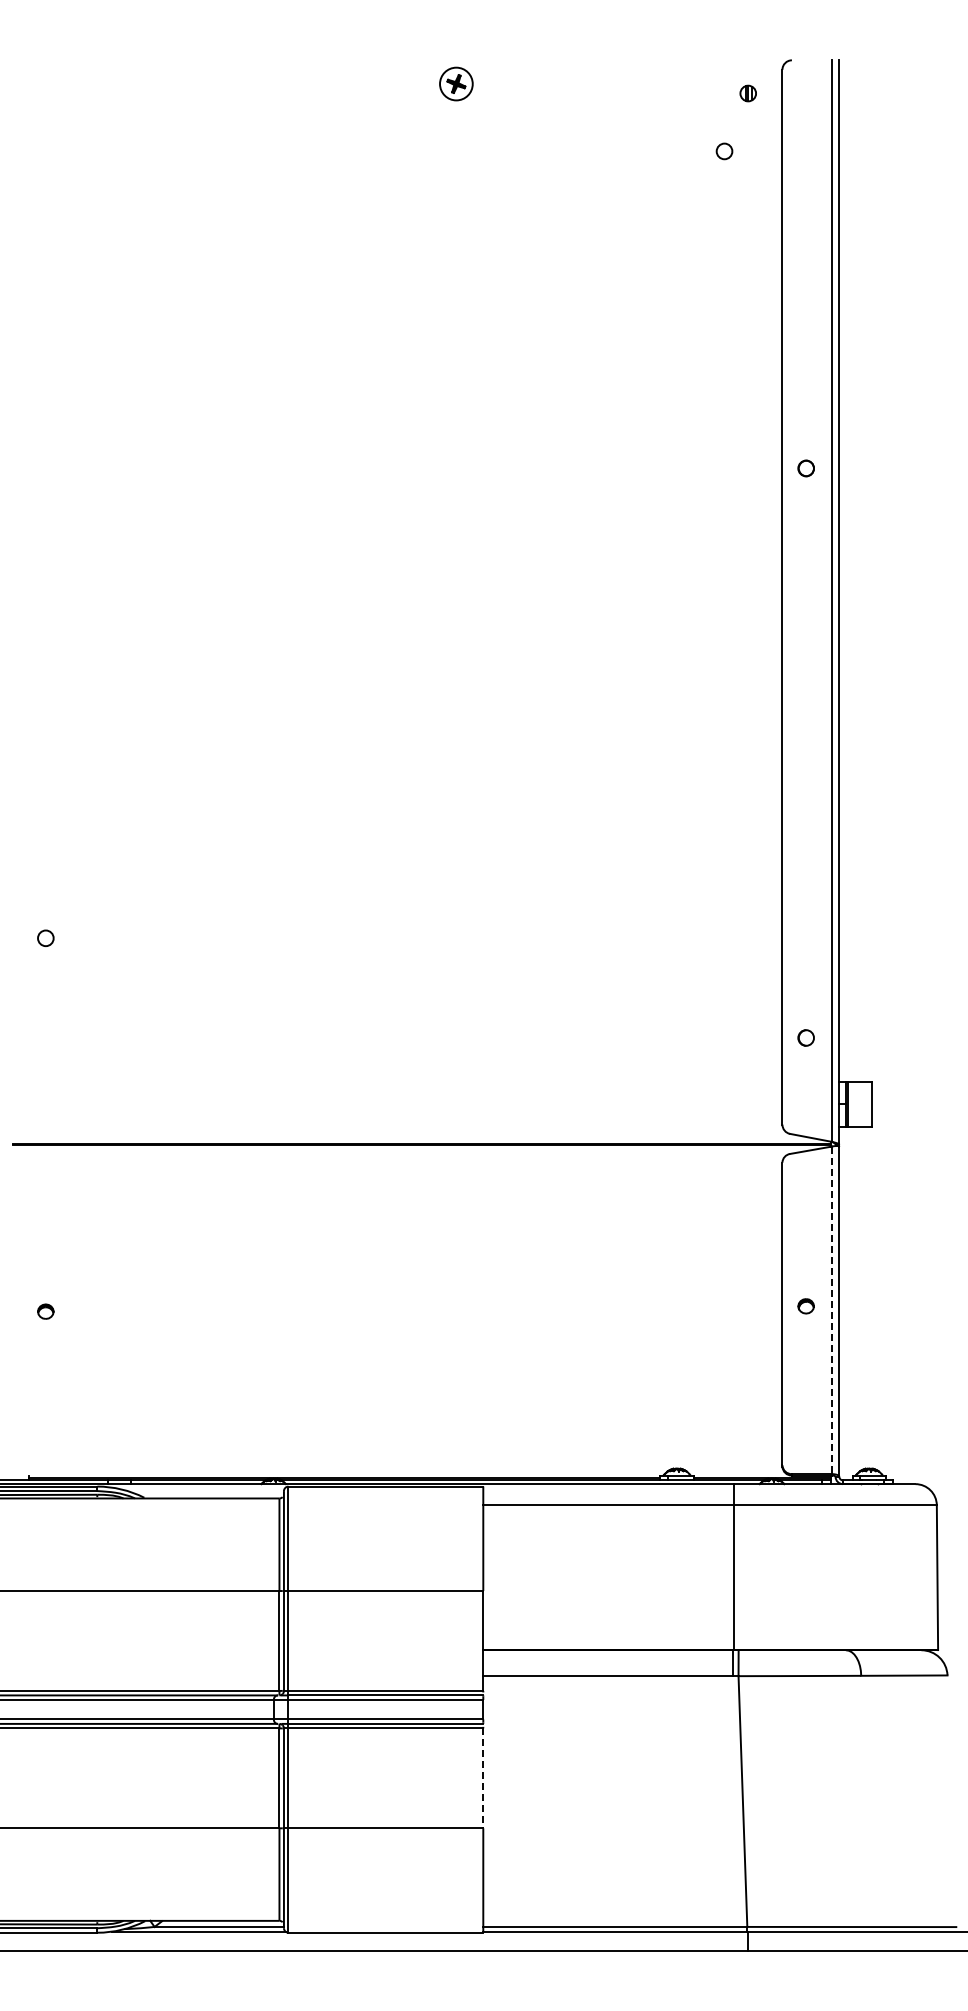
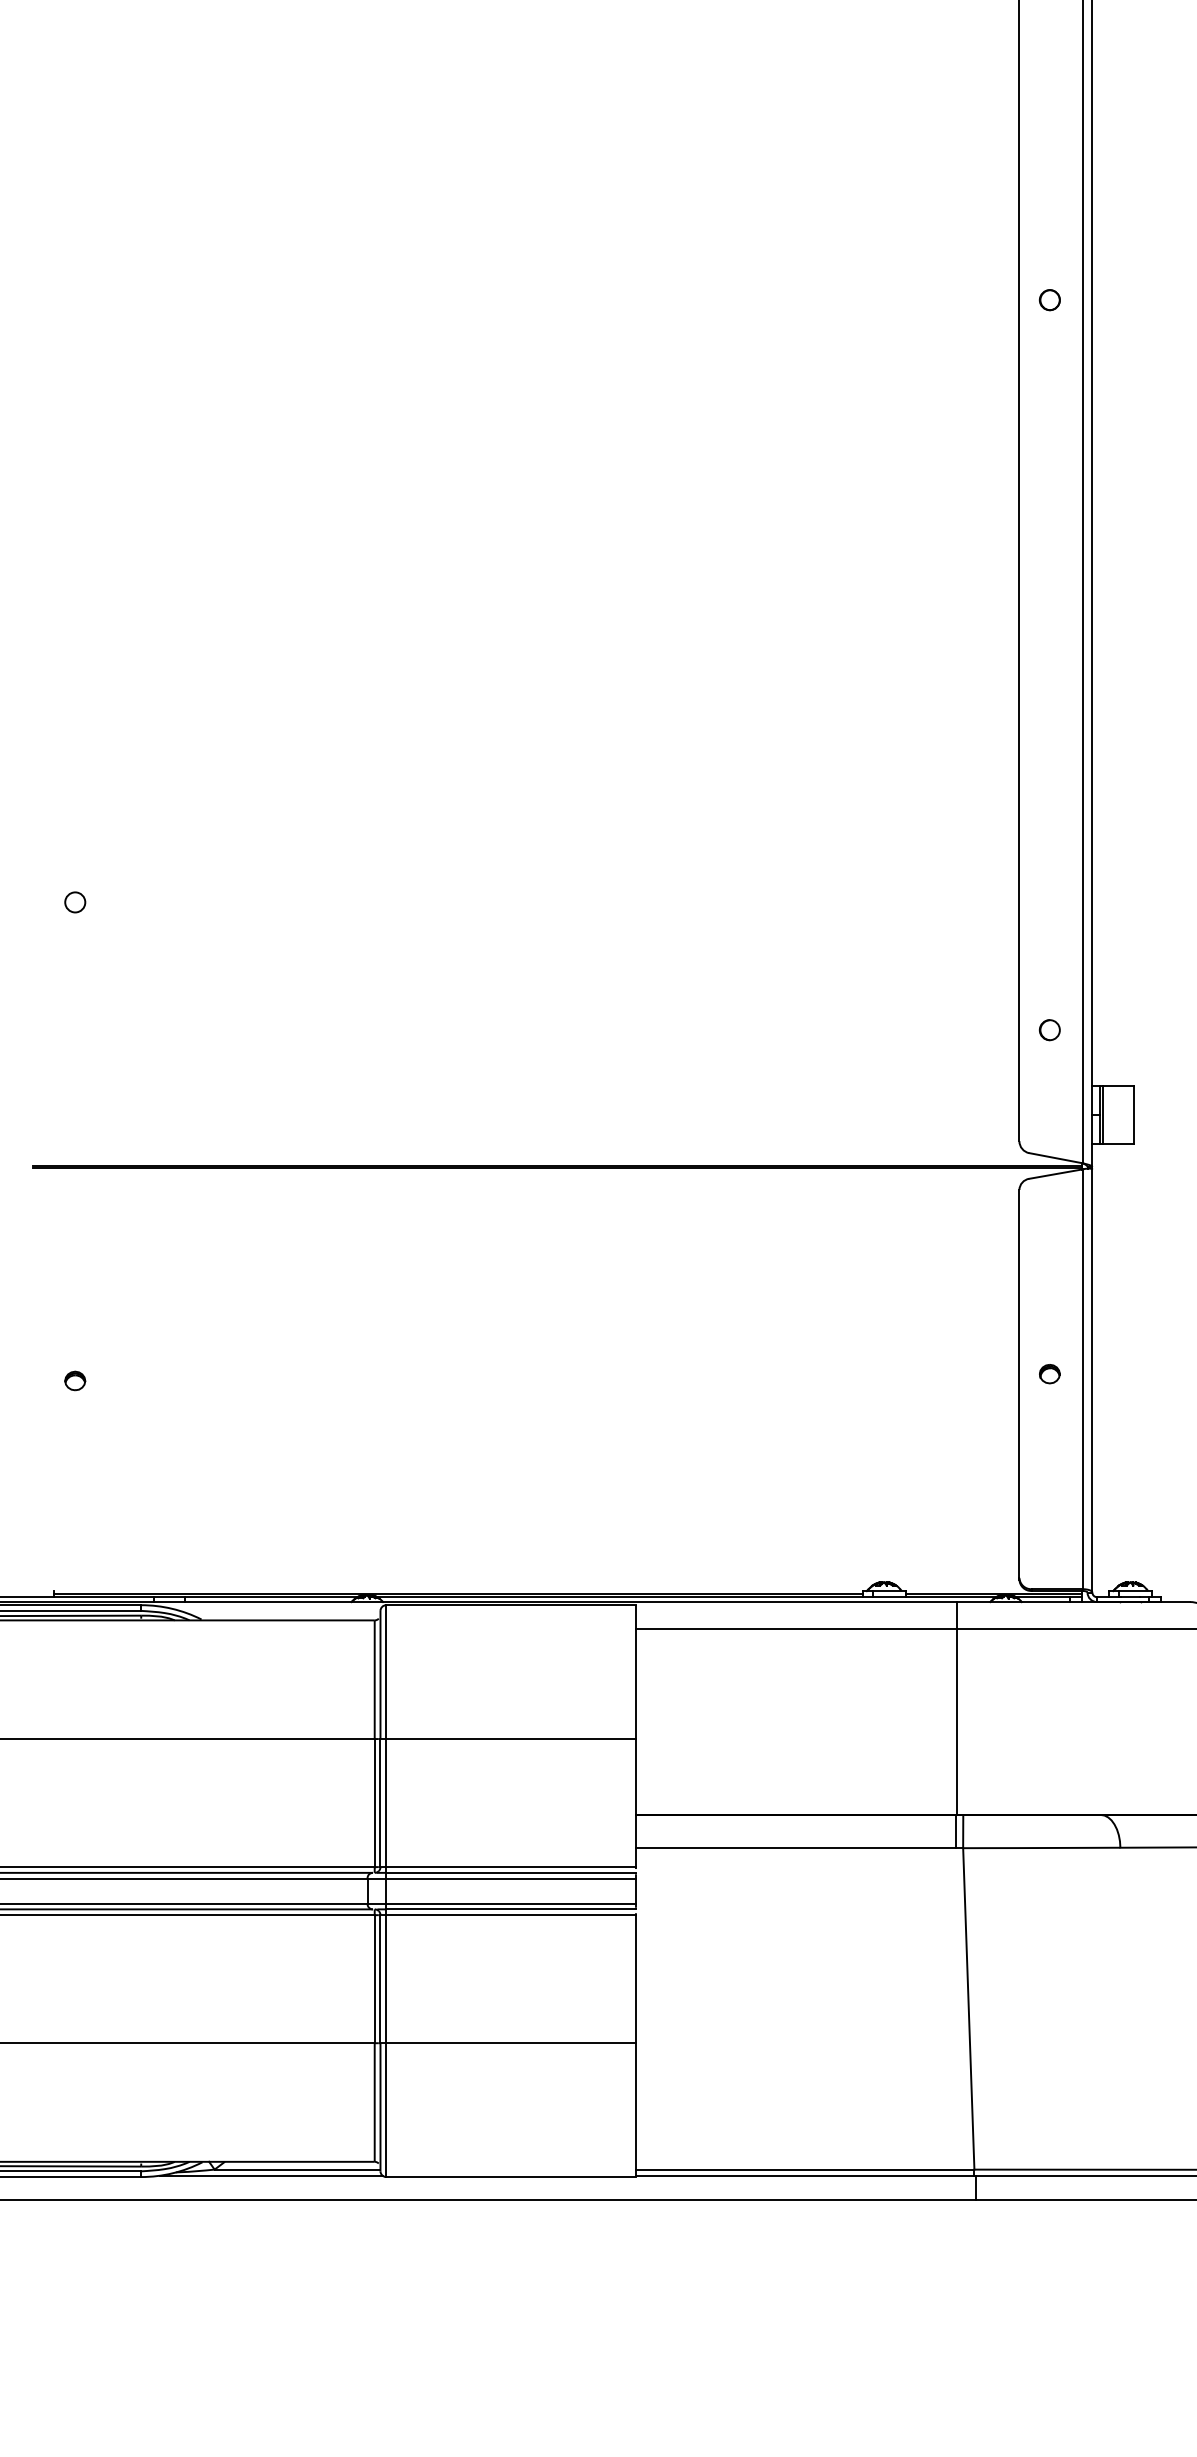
line: (832, 1310) -> (1083, 1379), dashed -> solid
line: (483, 1778) -> (636, 1979), dashed -> solid

